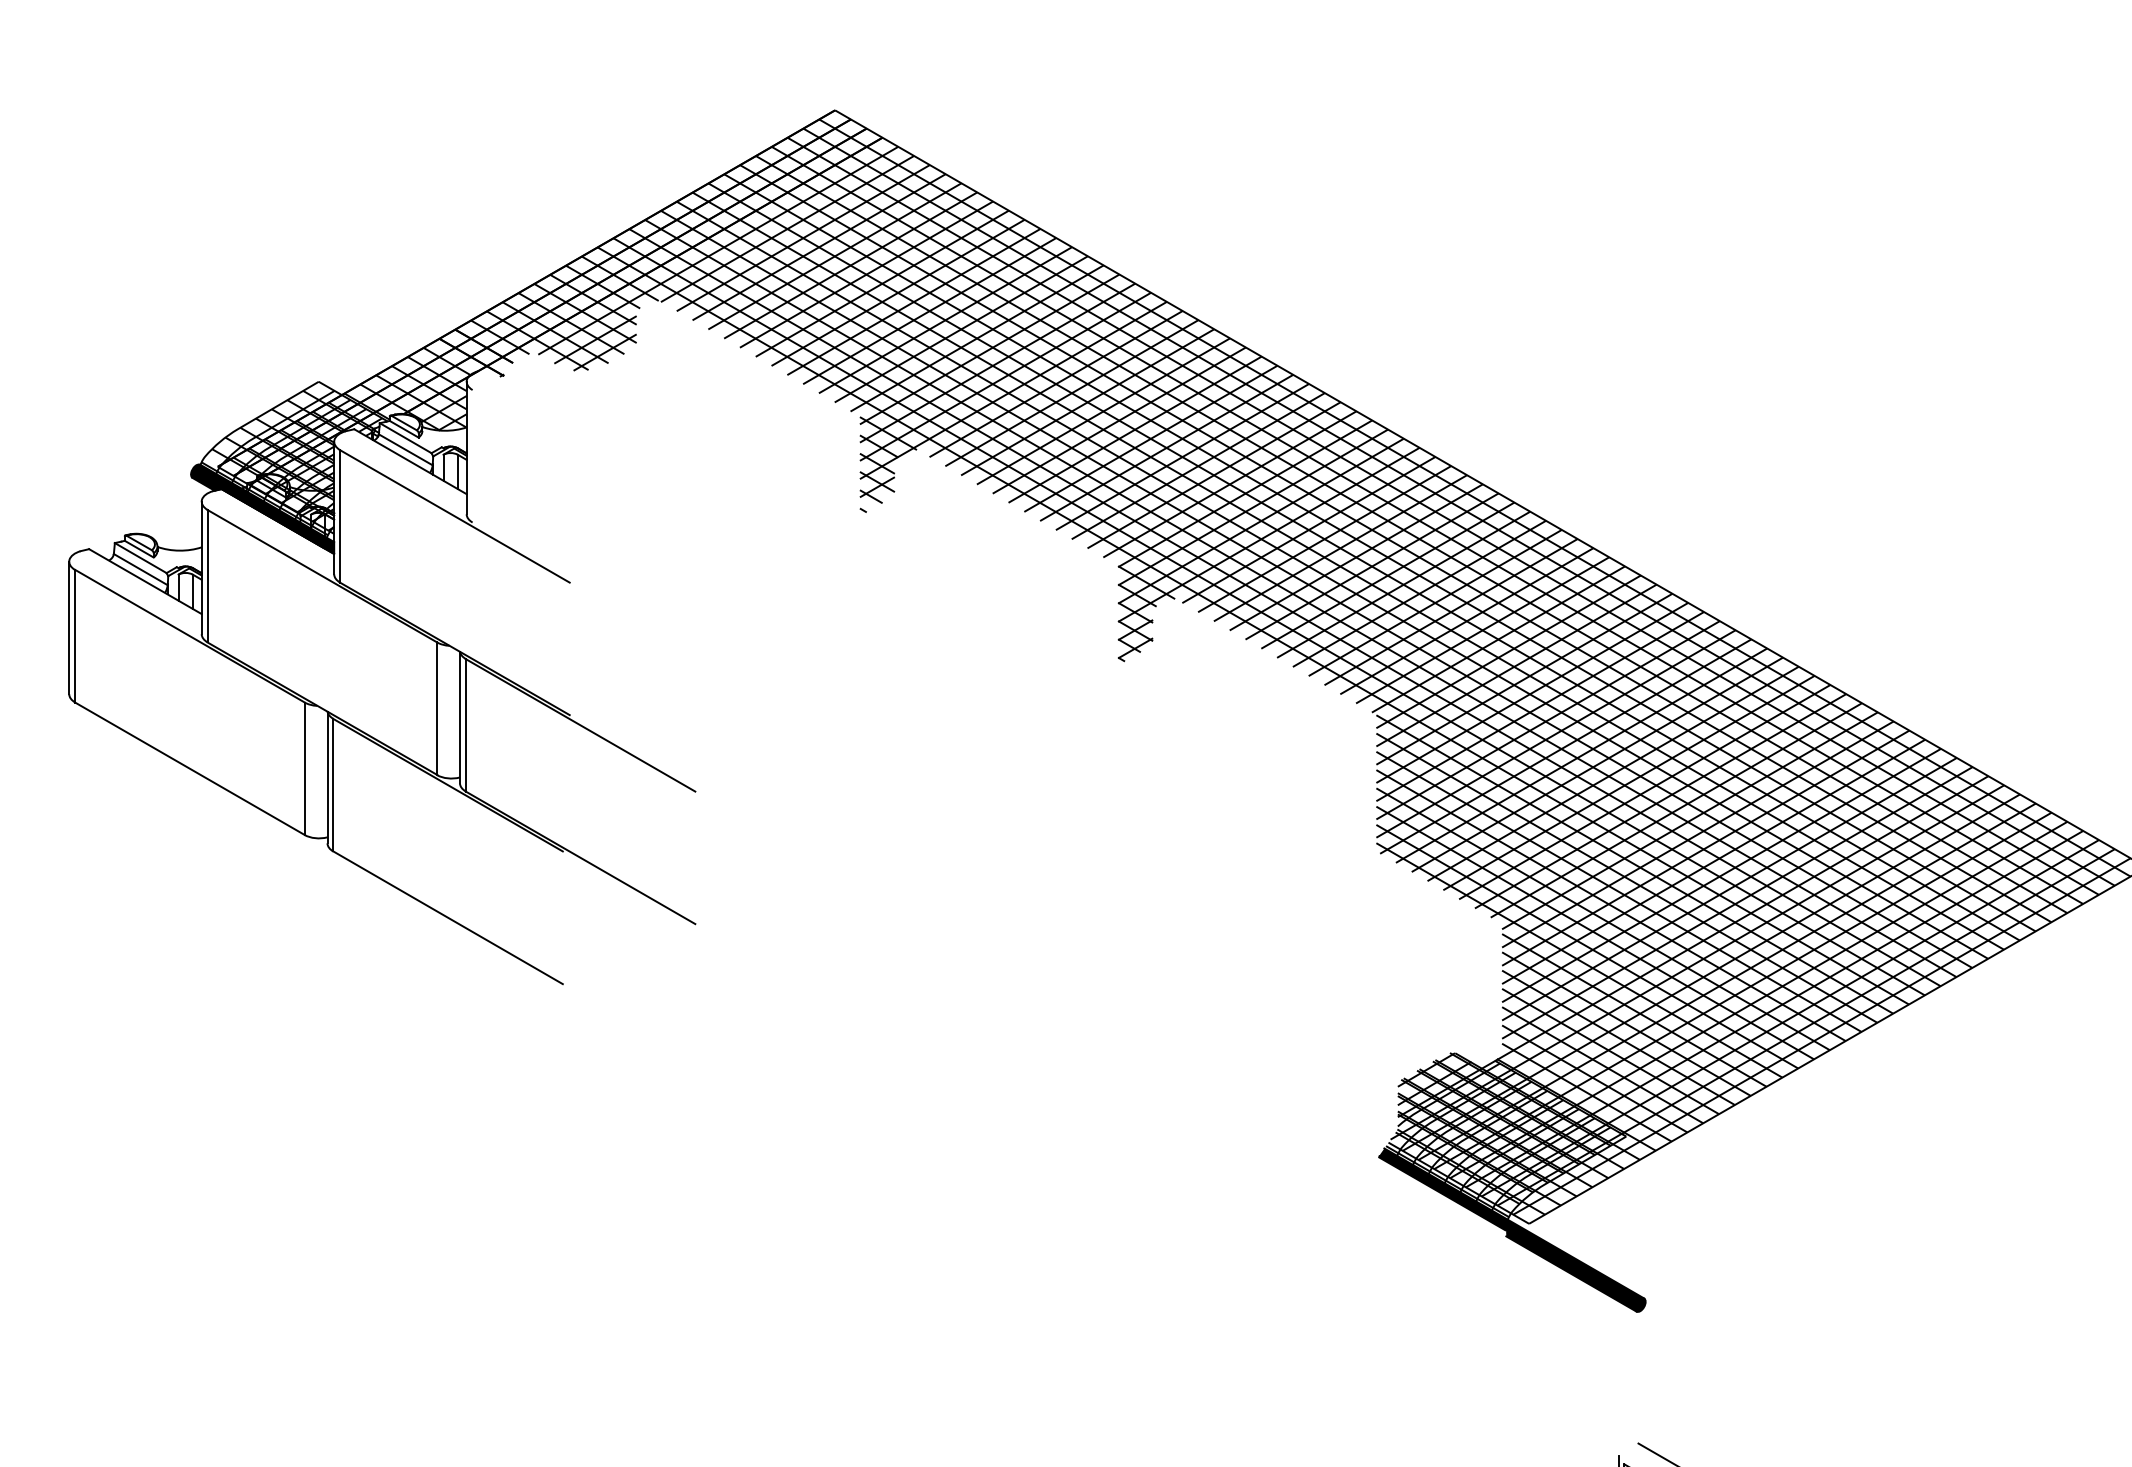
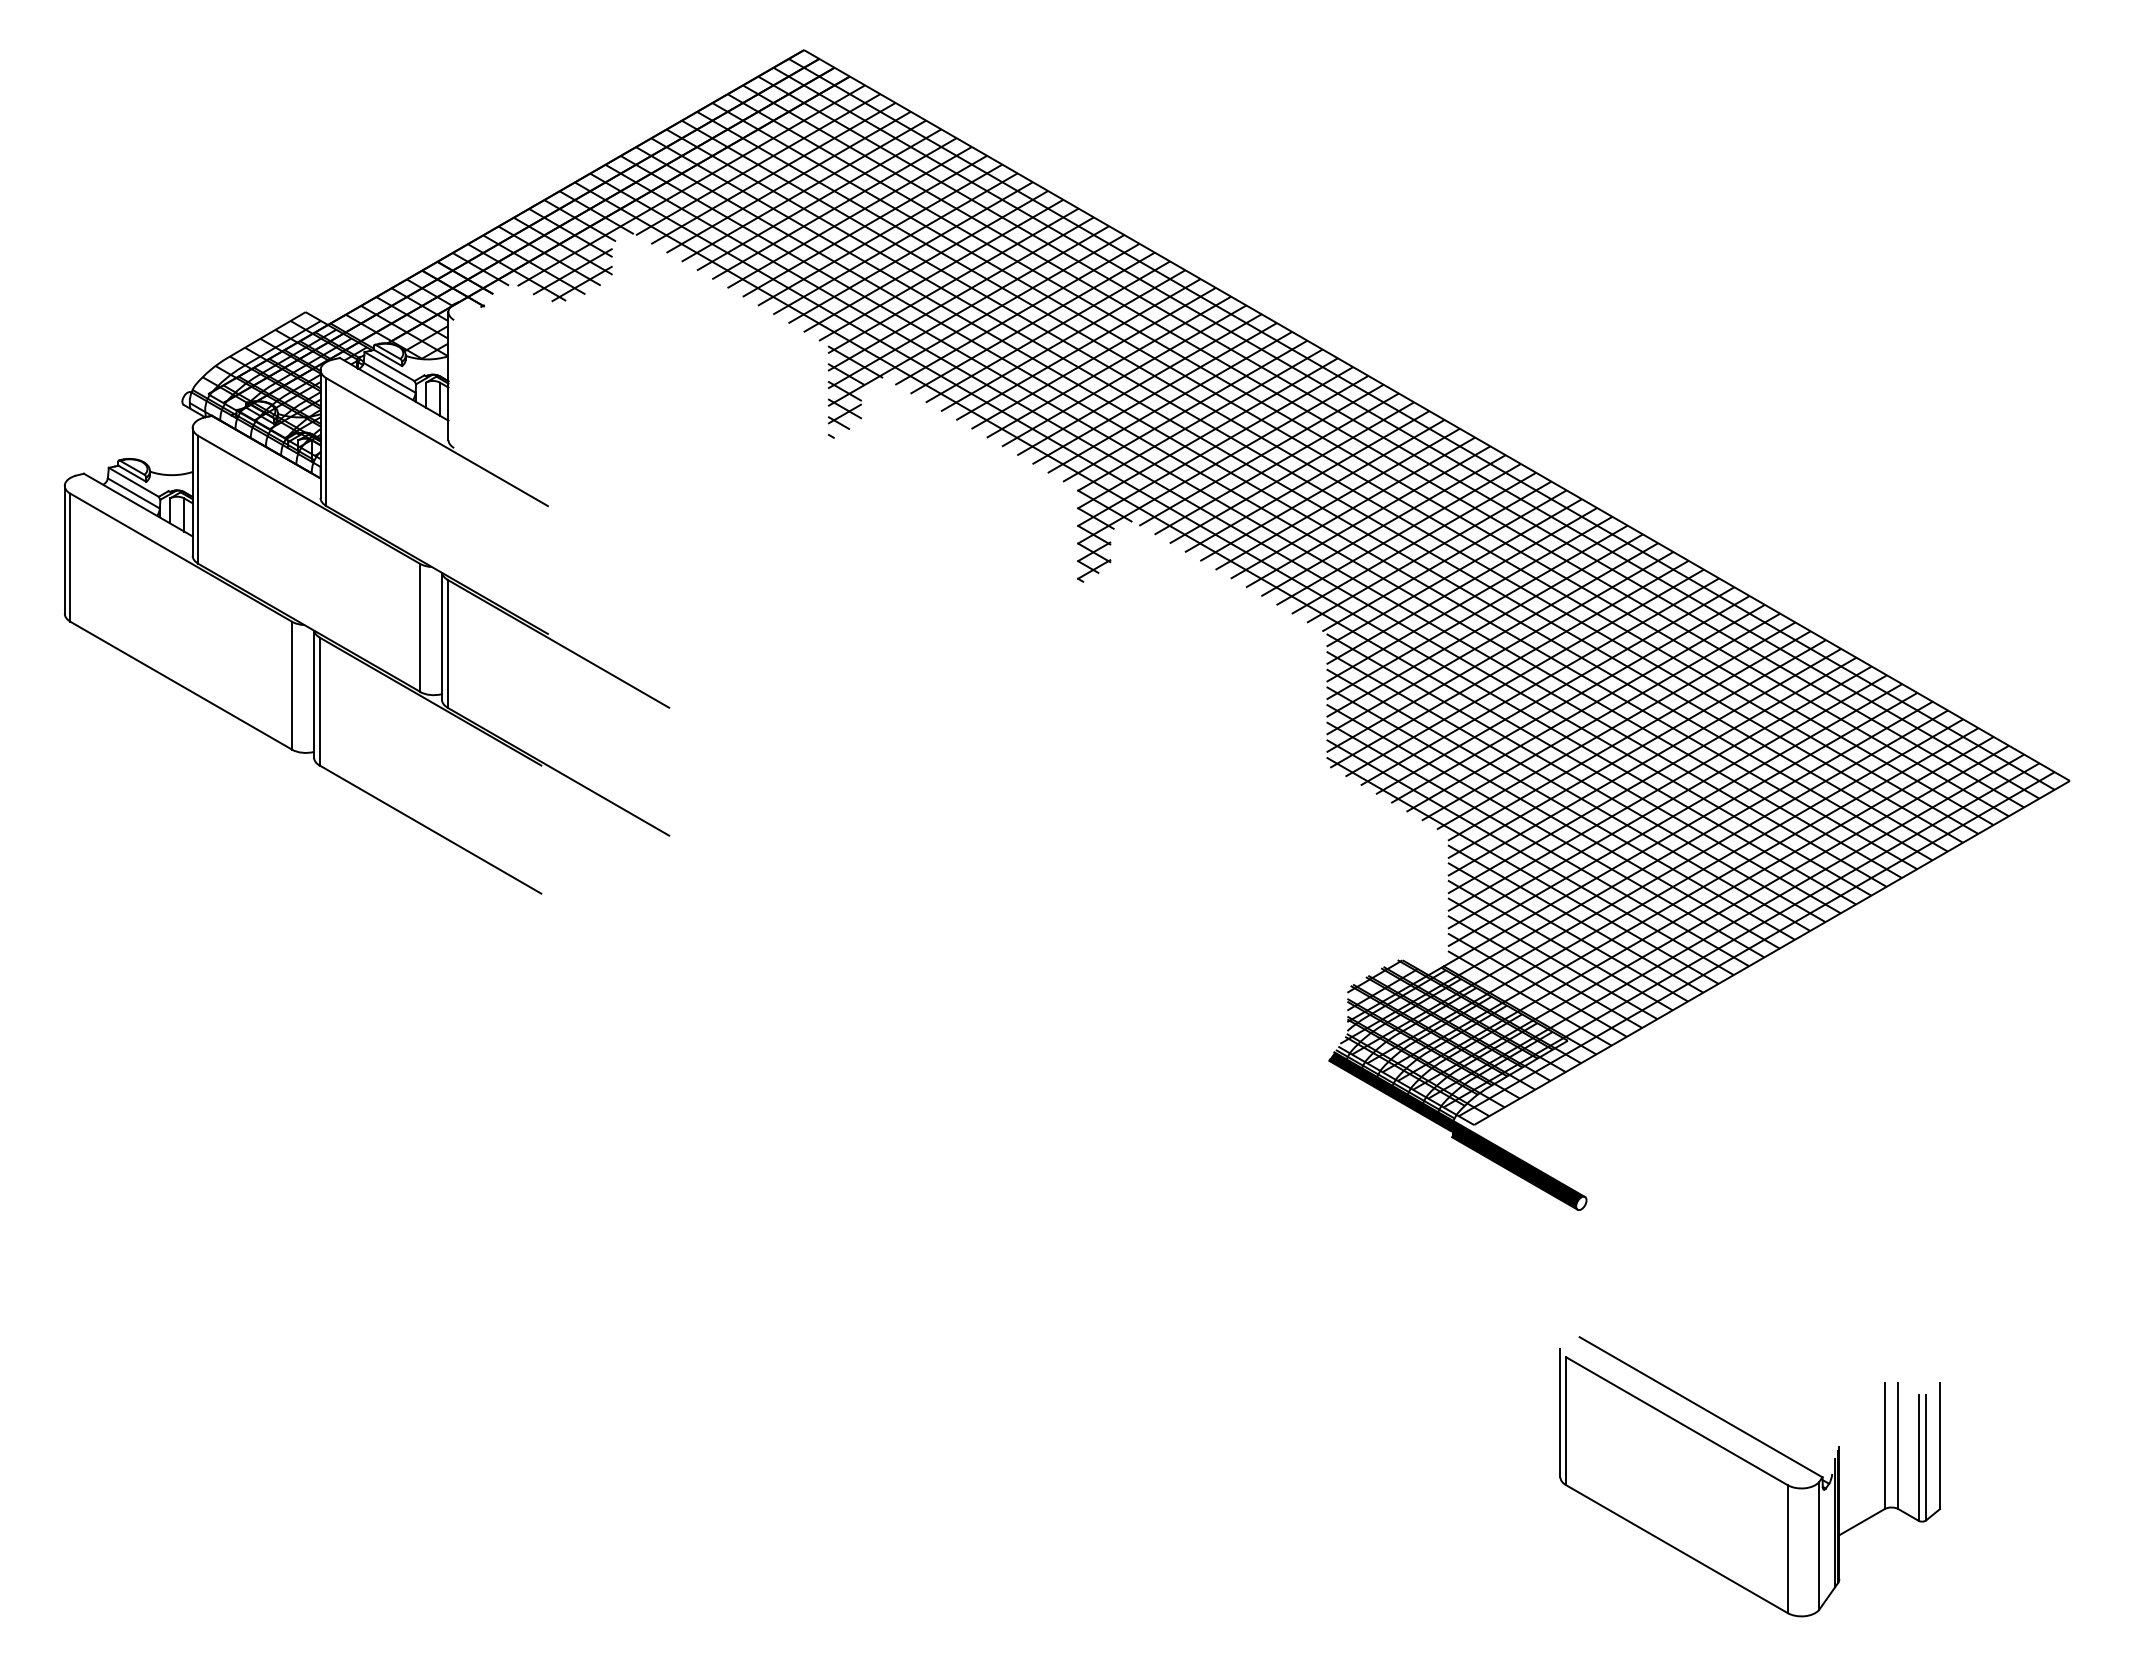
fill: (262, 509) -> (251, 435), removed
fill: (1640, 1305) -> (1581, 1203), removed

